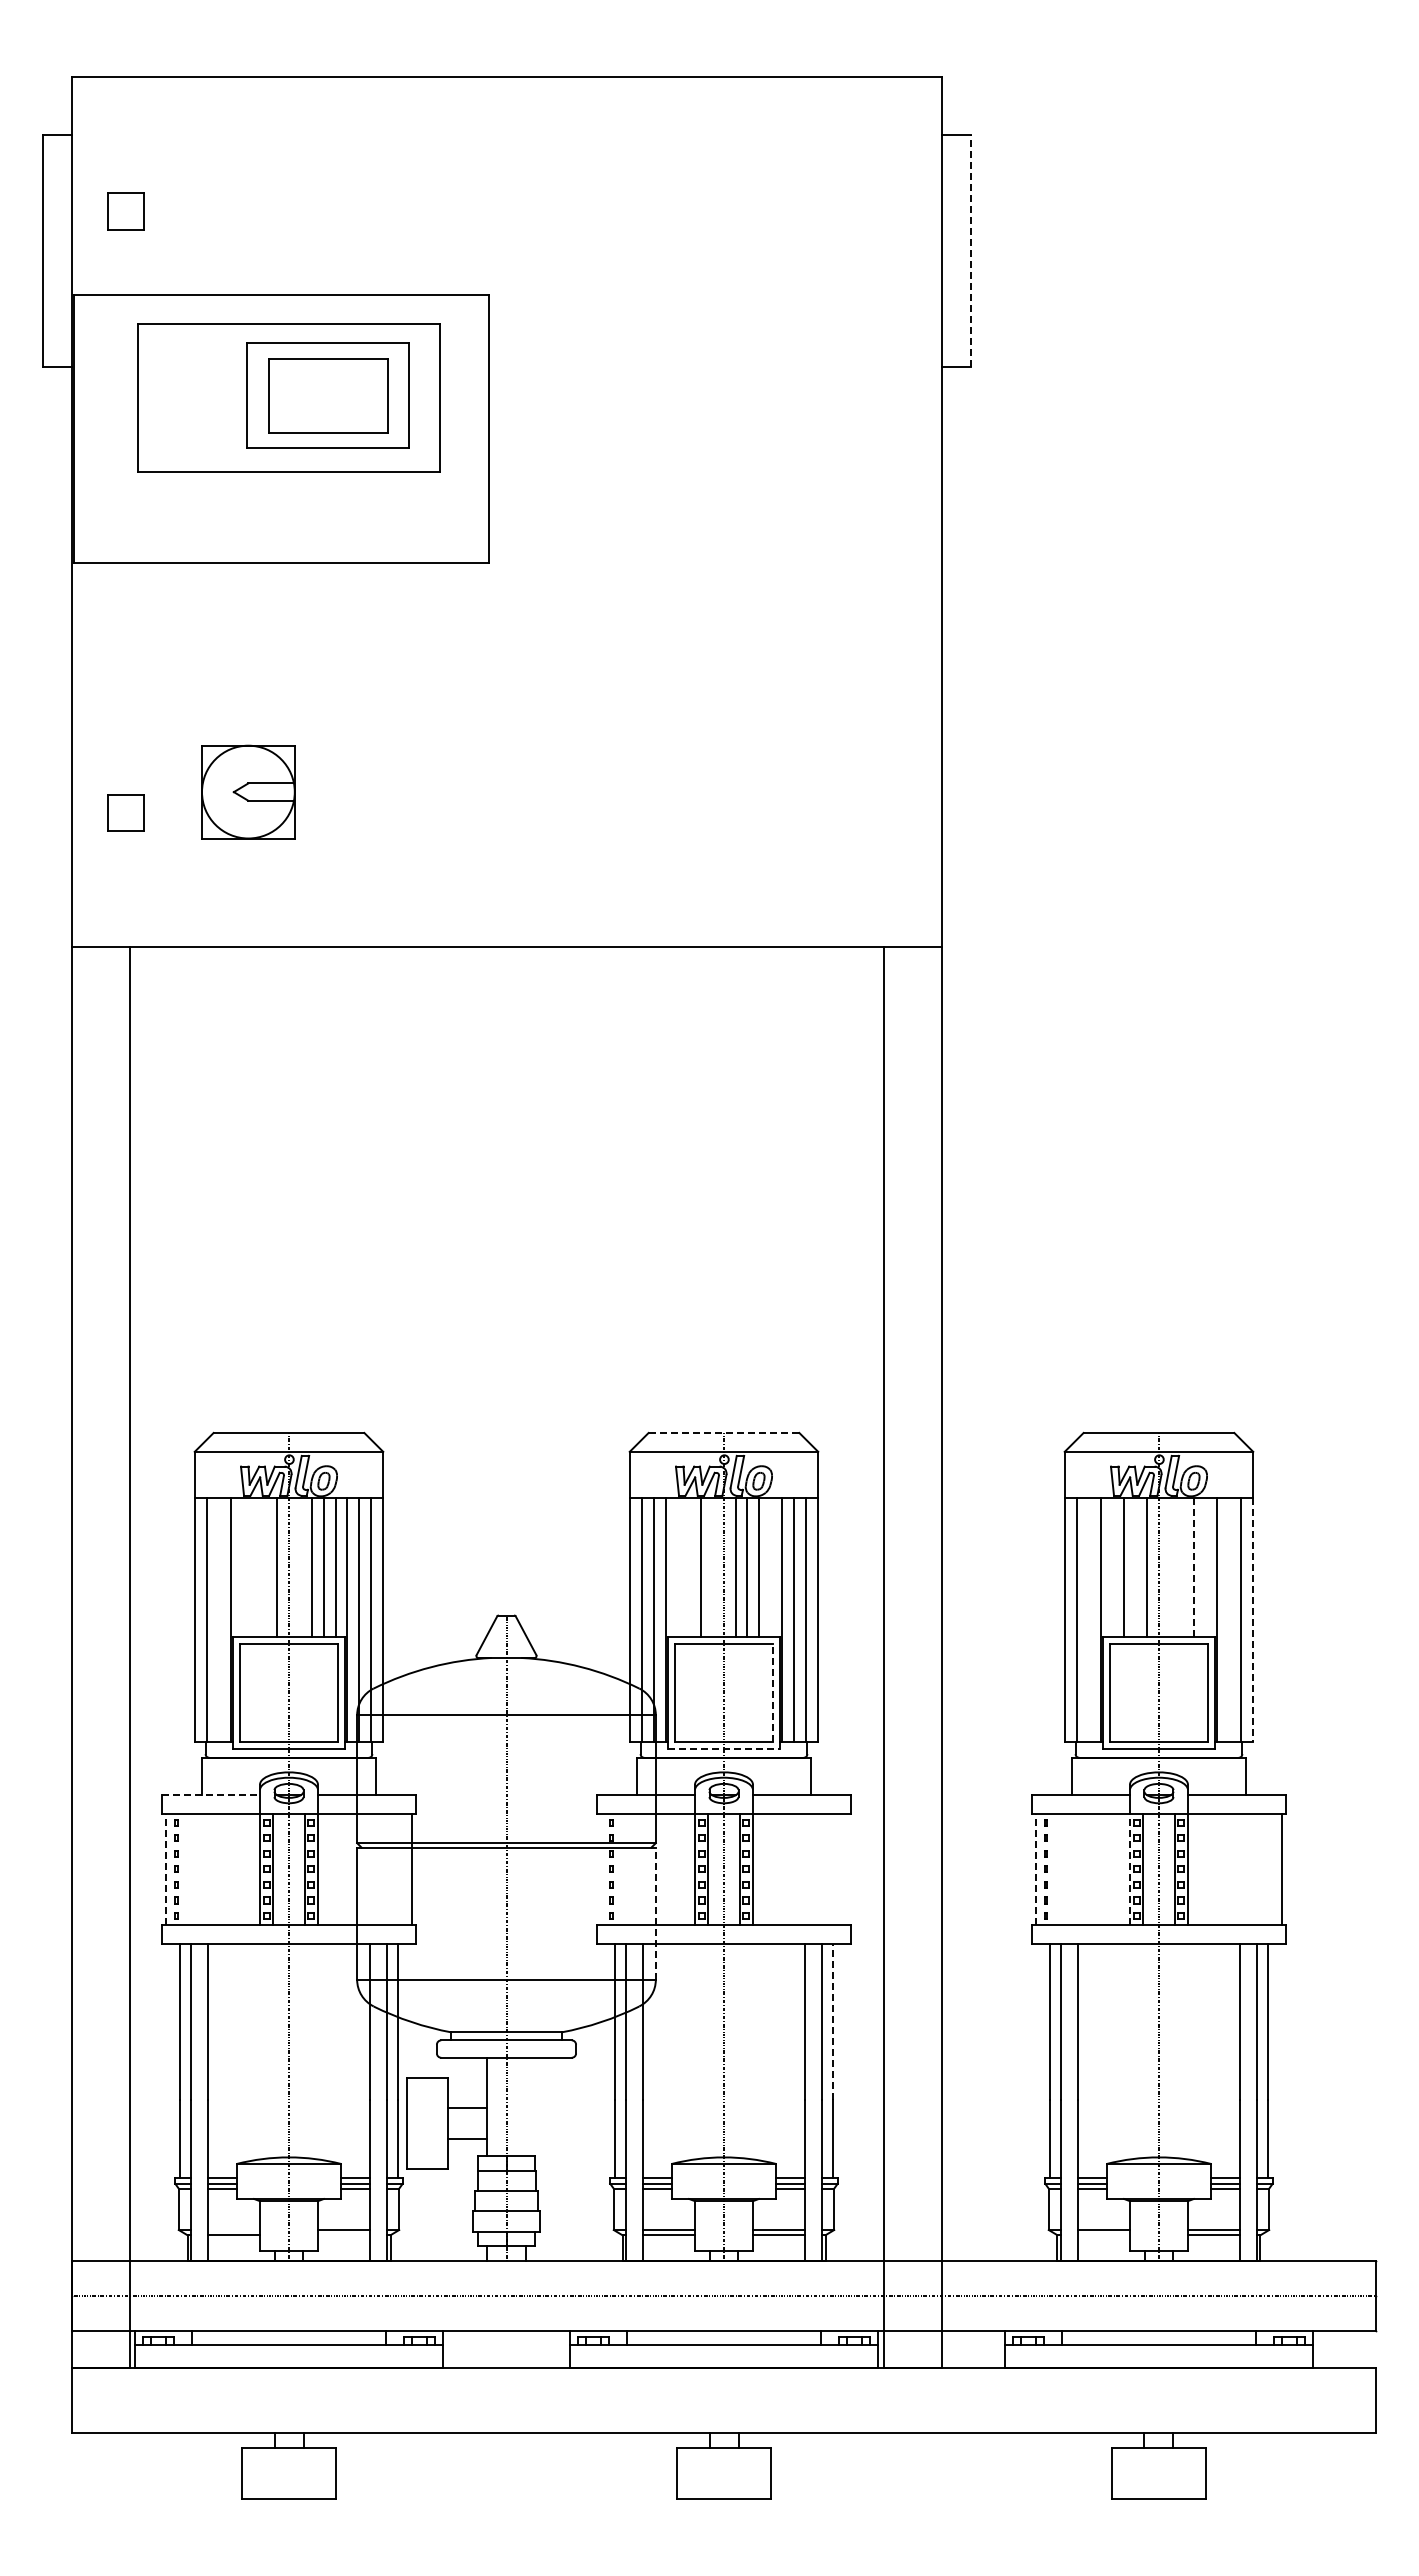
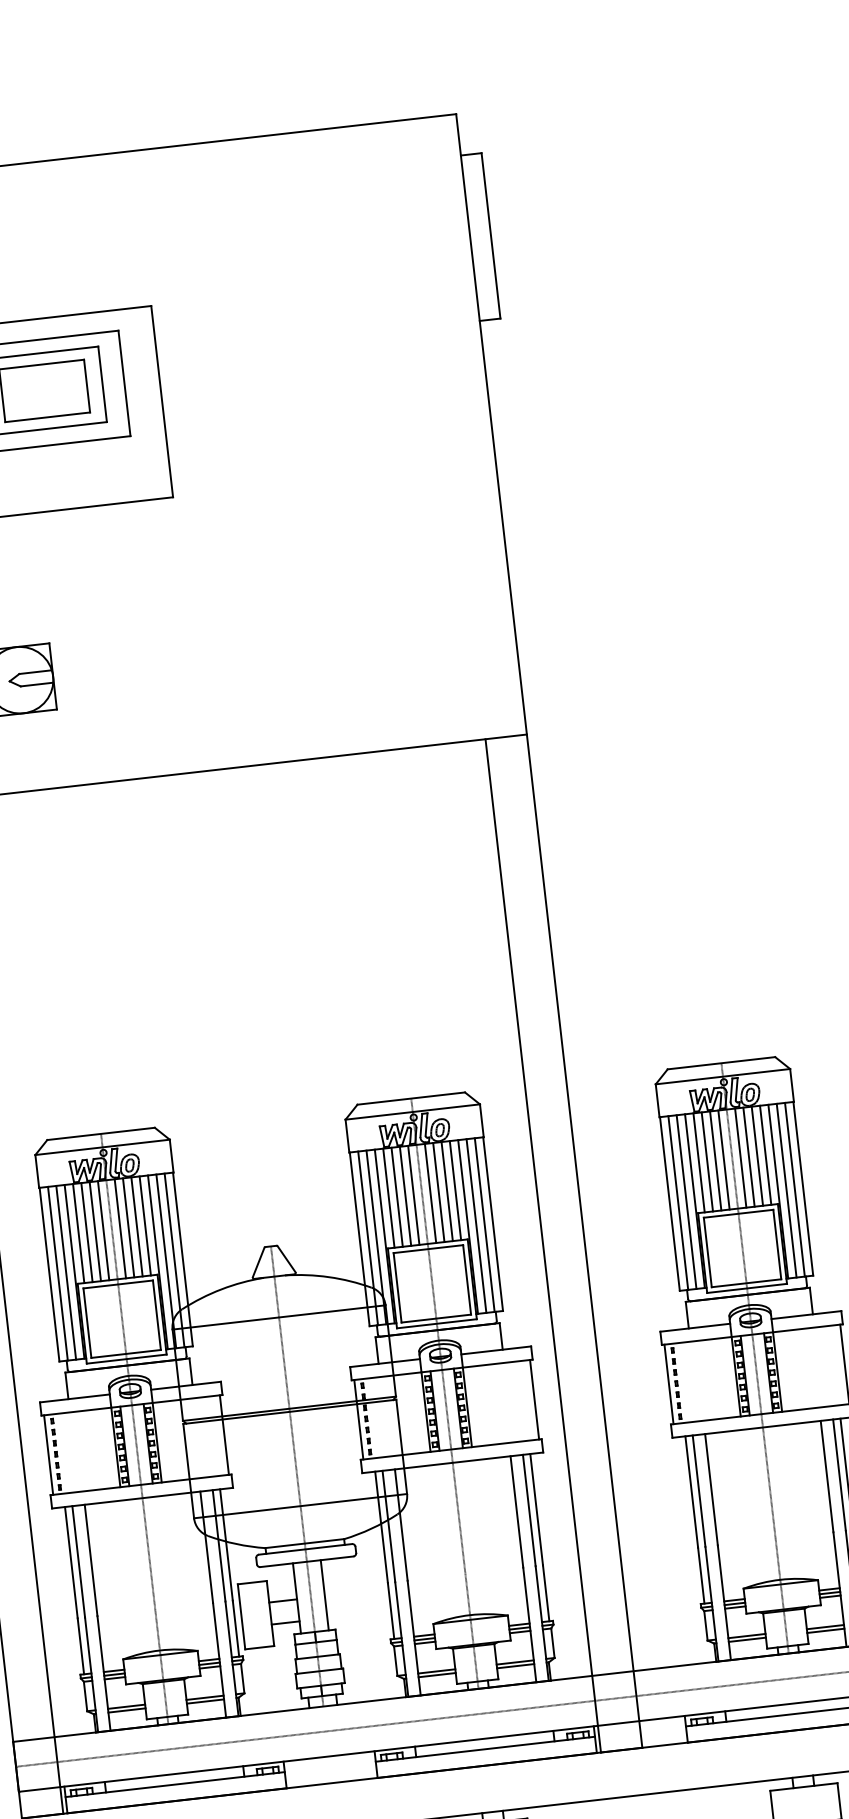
line: (970, 251) -> (491, 236), dashed -> solid
line: (723, 1432) -> (410, 1098), dashed -> solid
line: (242, 1566) -> (78, 1232), added
line: (253, 1566) -> (86, 1232), added
line: (265, 1566) -> (95, 1231), added
line: (300, 1566) -> (120, 1228), added
line: (677, 1566) -> (388, 1197), added
line: (688, 1566) -> (396, 1196), added
line: (712, 1566) -> (413, 1194), added
line: (770, 1566) -> (455, 1190), added
line: (1112, 1566) -> (699, 1162), added
line: (1135, 1566) -> (715, 1160), added
line: (1170, 1566) -> (740, 1157), added
line: (1182, 1566) -> (749, 1156), added
line: (1194, 1566) -> (757, 1155), dashed -> solid
line: (1205, 1566) -> (765, 1154), added
line: (218, 1619) -> (65, 1272), added
line: (1088, 1619) -> (686, 1201), added
line: (1229, 1619) -> (786, 1190), added
line: (1252, 1619) -> (803, 1188), dashed -> solid
line: (772, 1692) -> (466, 1279), dashed -> solid
line: (723, 1748) -> (436, 1323), dashed -> solid
line: (211, 1795) -> (75, 1398), dashed -> solid
line: (165, 1869) -> (48, 1455), dashed -> solid
line: (600, 1869) -> (358, 1419), added
line: (847, 1869) -> (534, 1399), added
line: (1035, 1869) -> (668, 1384), dashed -> solid
line: (1129, 1869) -> (735, 1376), dashed -> solid
line: (655, 1913) -> (401, 1446), dashed -> solid
line: (832, 2021) -> (536, 1509), dashed -> solid
line: (525, 2106) -> (324, 1594), added
line: (233, 2230) -> (126, 1707), added
line: (344, 2235) -> (205, 1701), added
line: (1103, 2235) -> (747, 1640), added

